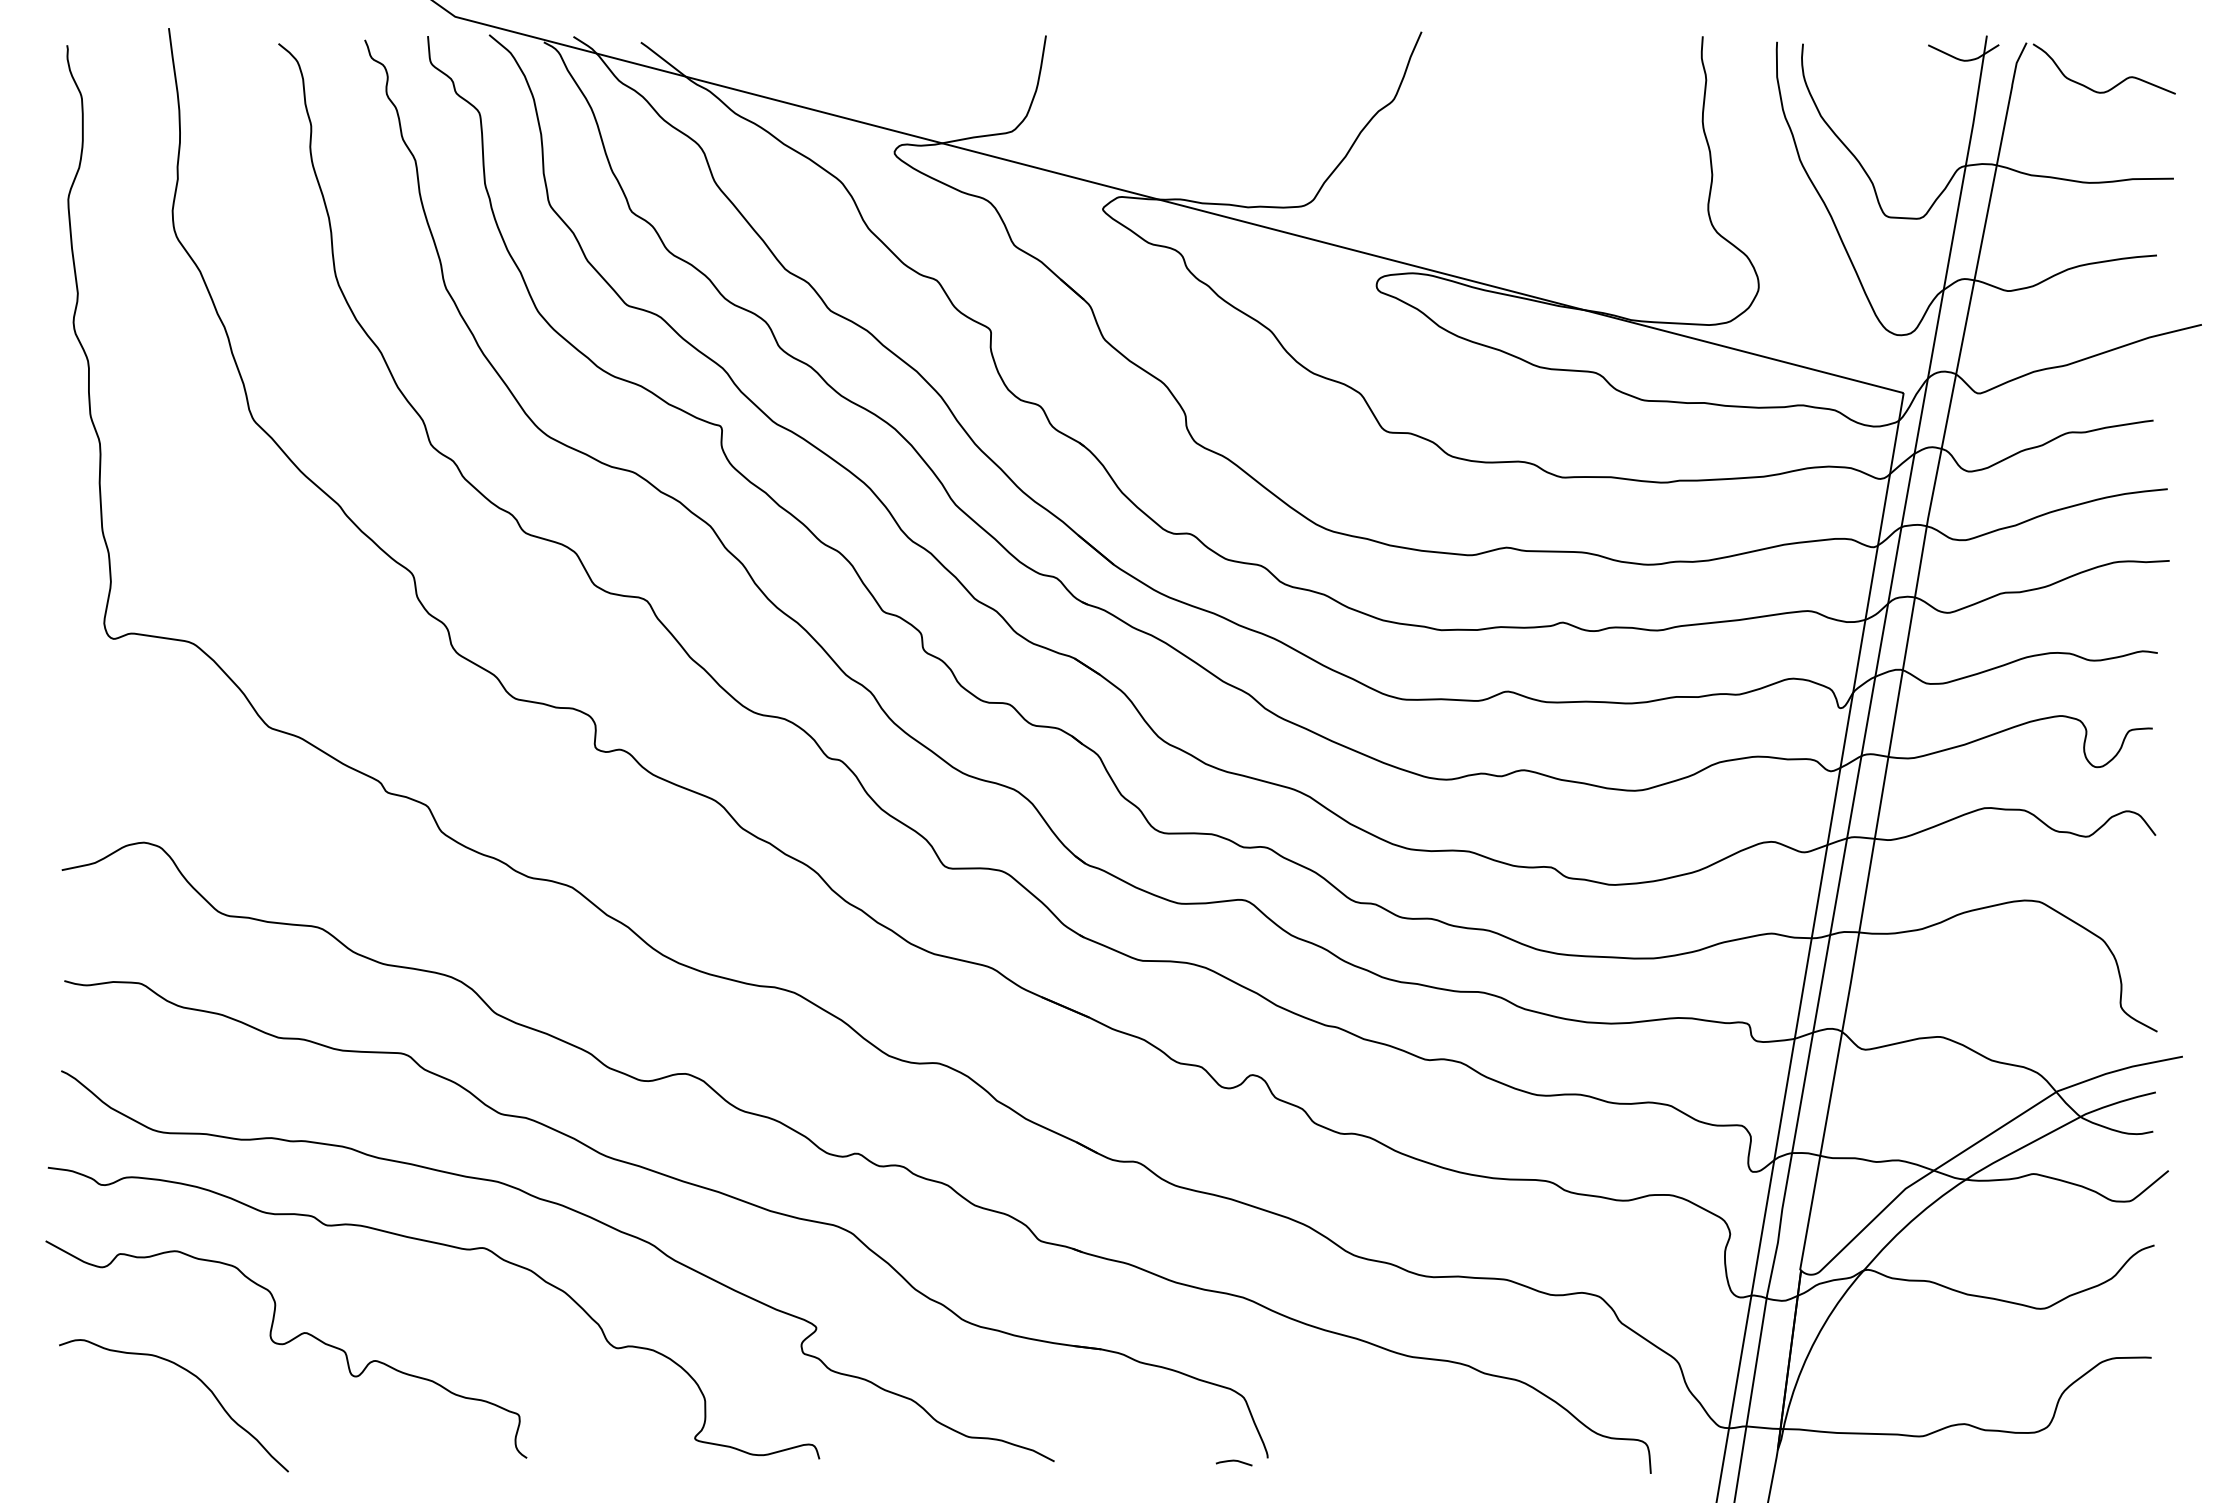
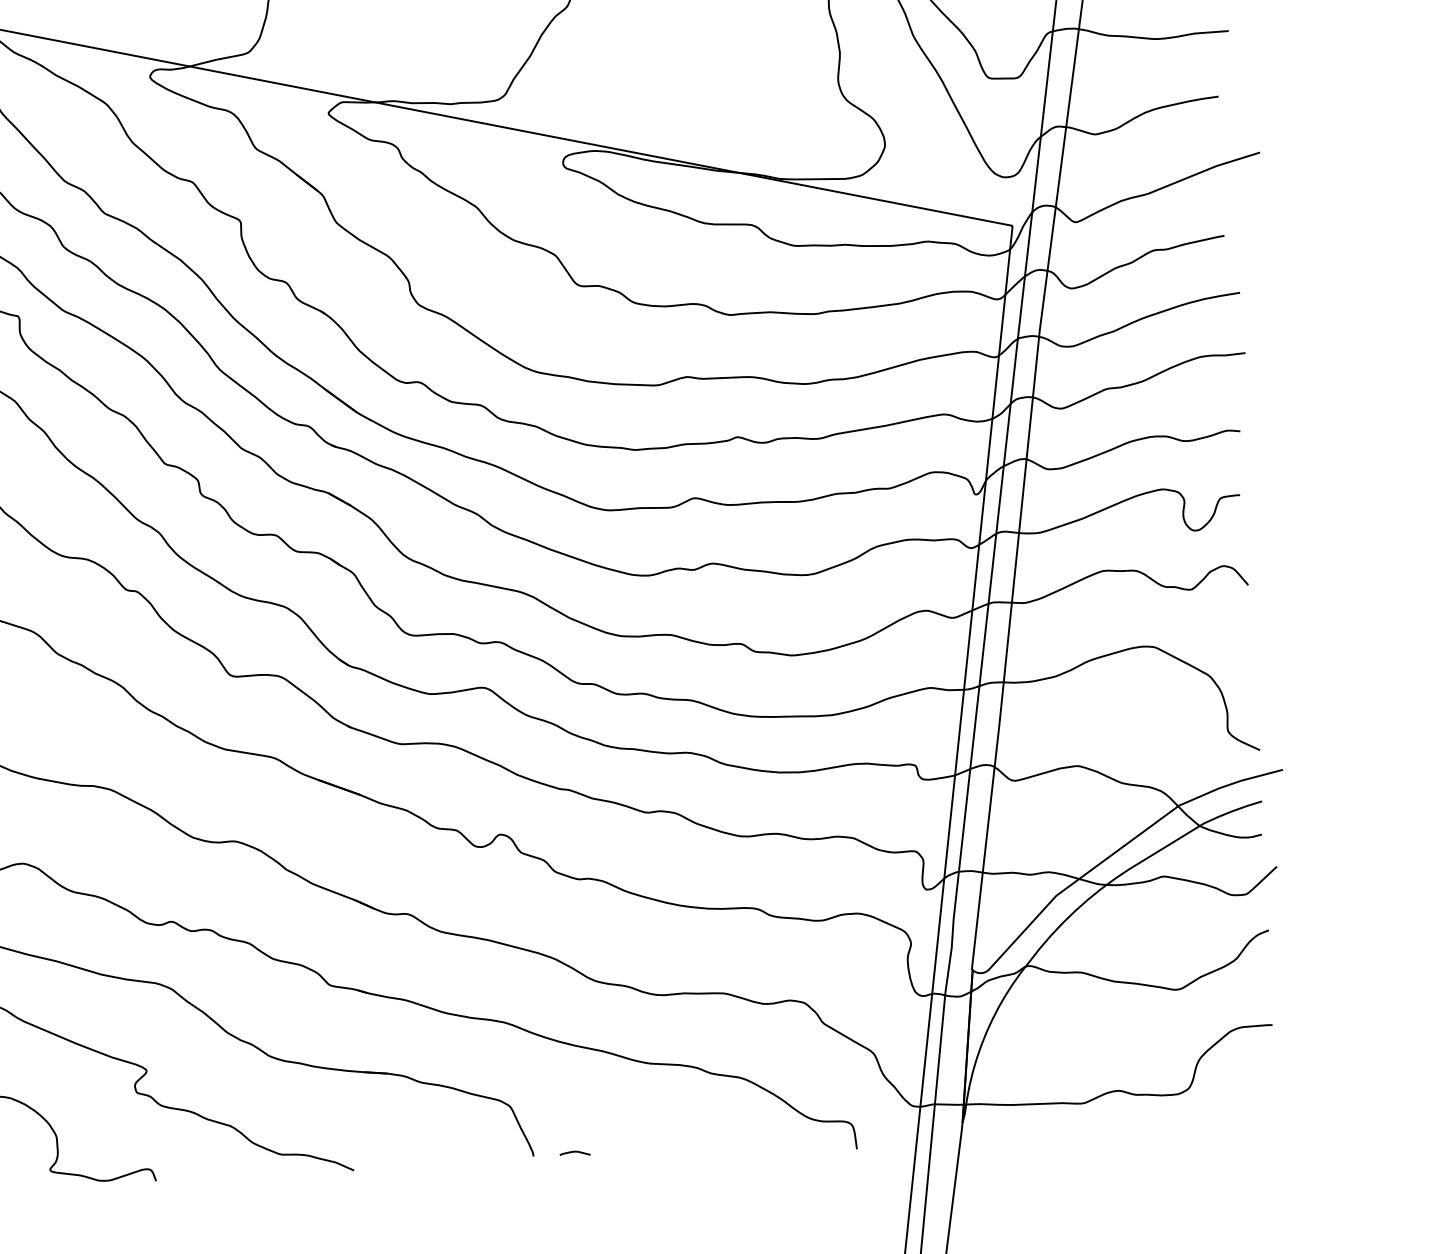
curve: (1233, 1461) -> (574, 1152), moved

